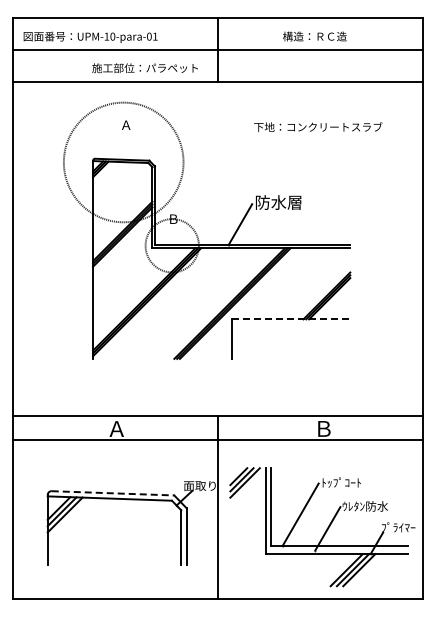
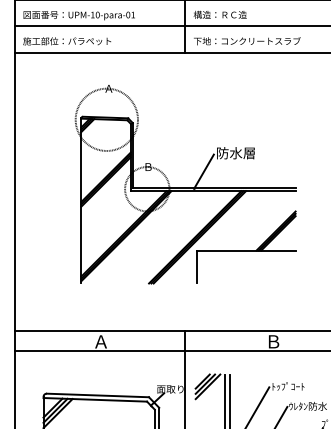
text: (314, 36) -> (219, 14), moved
text: (144, 68) -> (66, 41), moved
text: (318, 126) -> (247, 40), moved
circle: (123, 162) -> (106, 119), size x0.62
line: (291, 319) -> (246, 250), dashed -> solid
line: (113, 493) -> (98, 395), dashed -> solid

